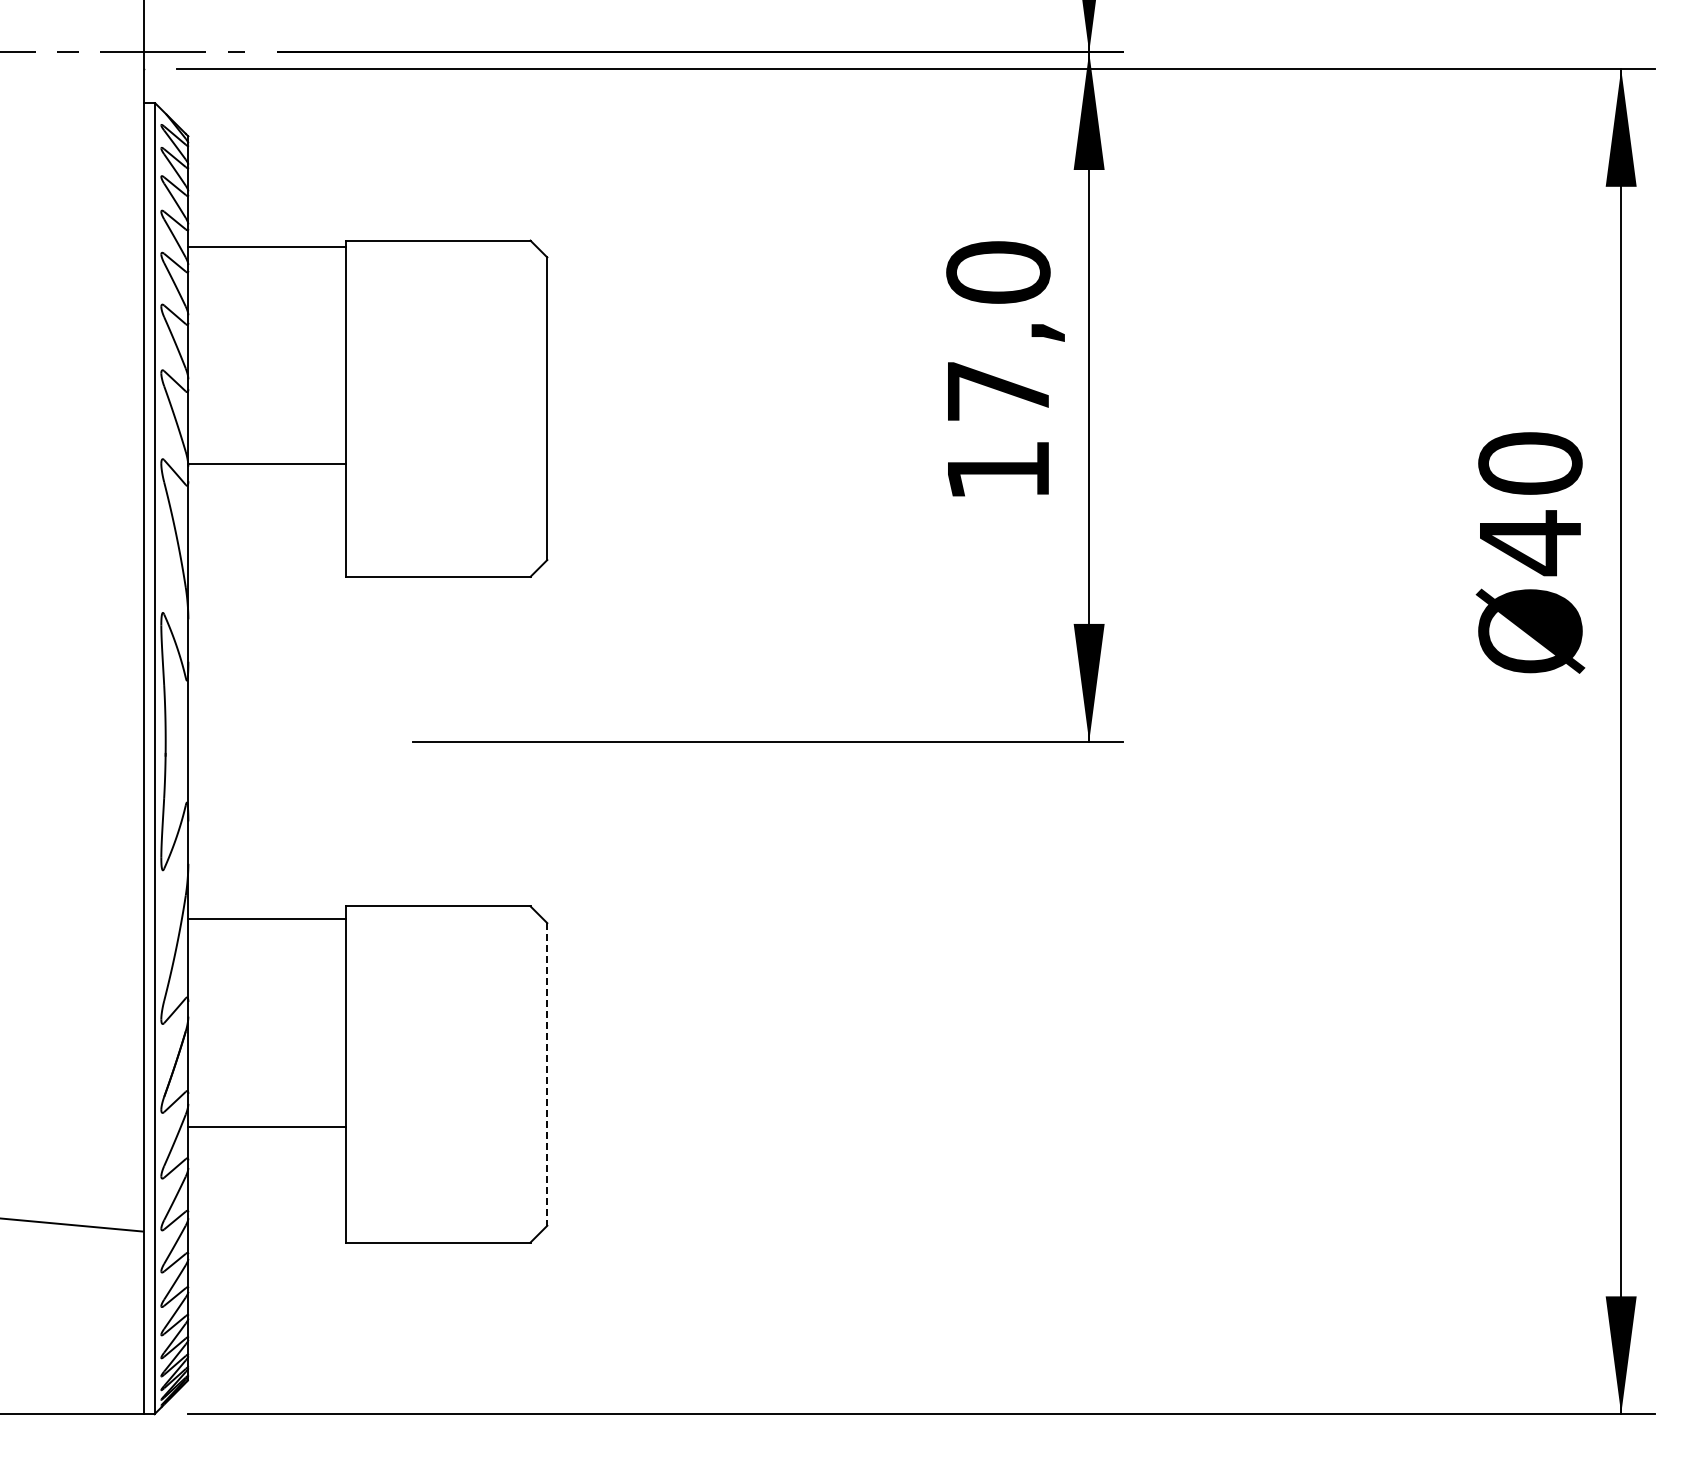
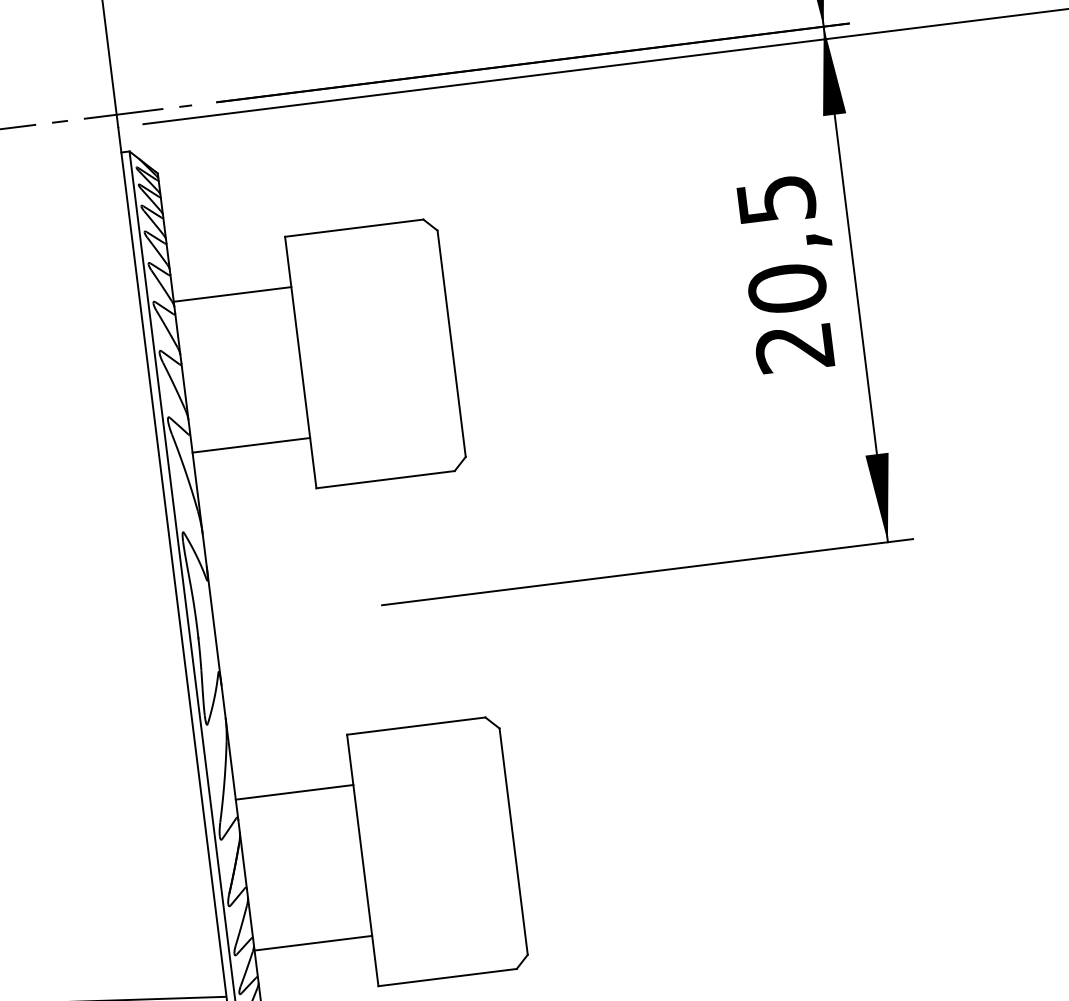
line: (266, 246) -> (232, 294), moved
text: (998, 370) -> (785, 273), 17,0 -> 20,5
line: (266, 463) -> (251, 445), moved
line: (266, 918) -> (294, 792), moved
line: (547, 1074) -> (513, 841), dashed -> solid
line: (266, 1127) -> (313, 943), moved

